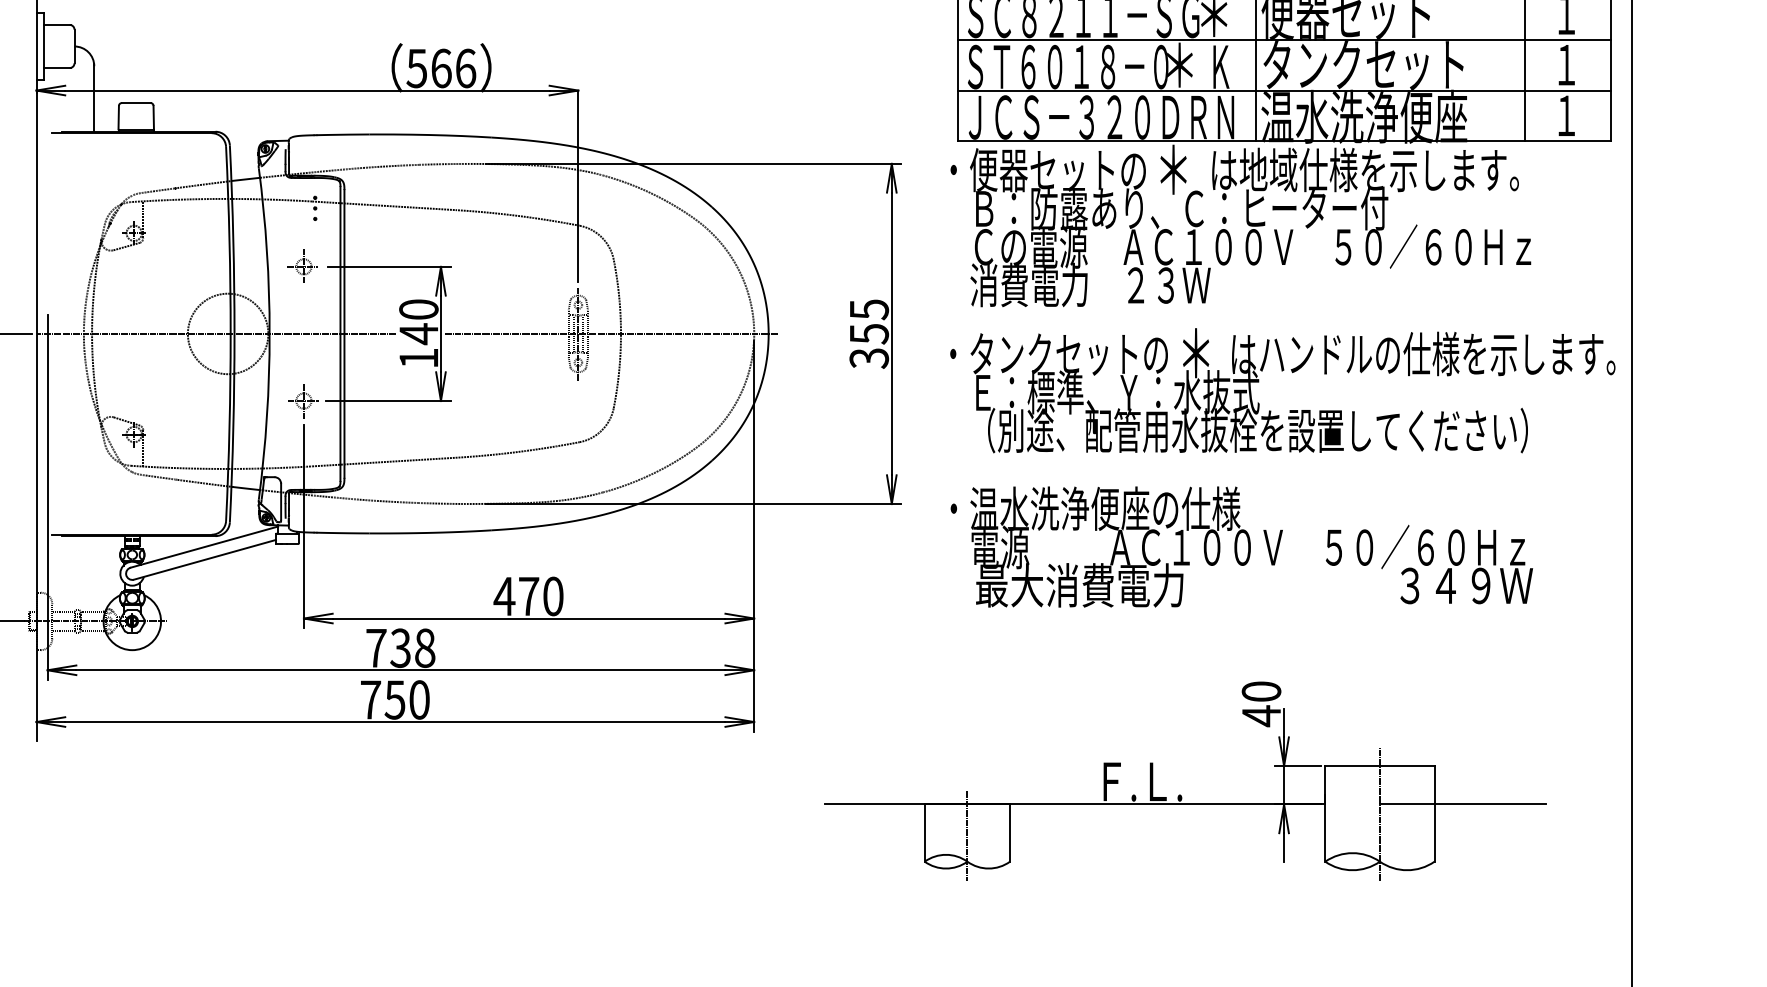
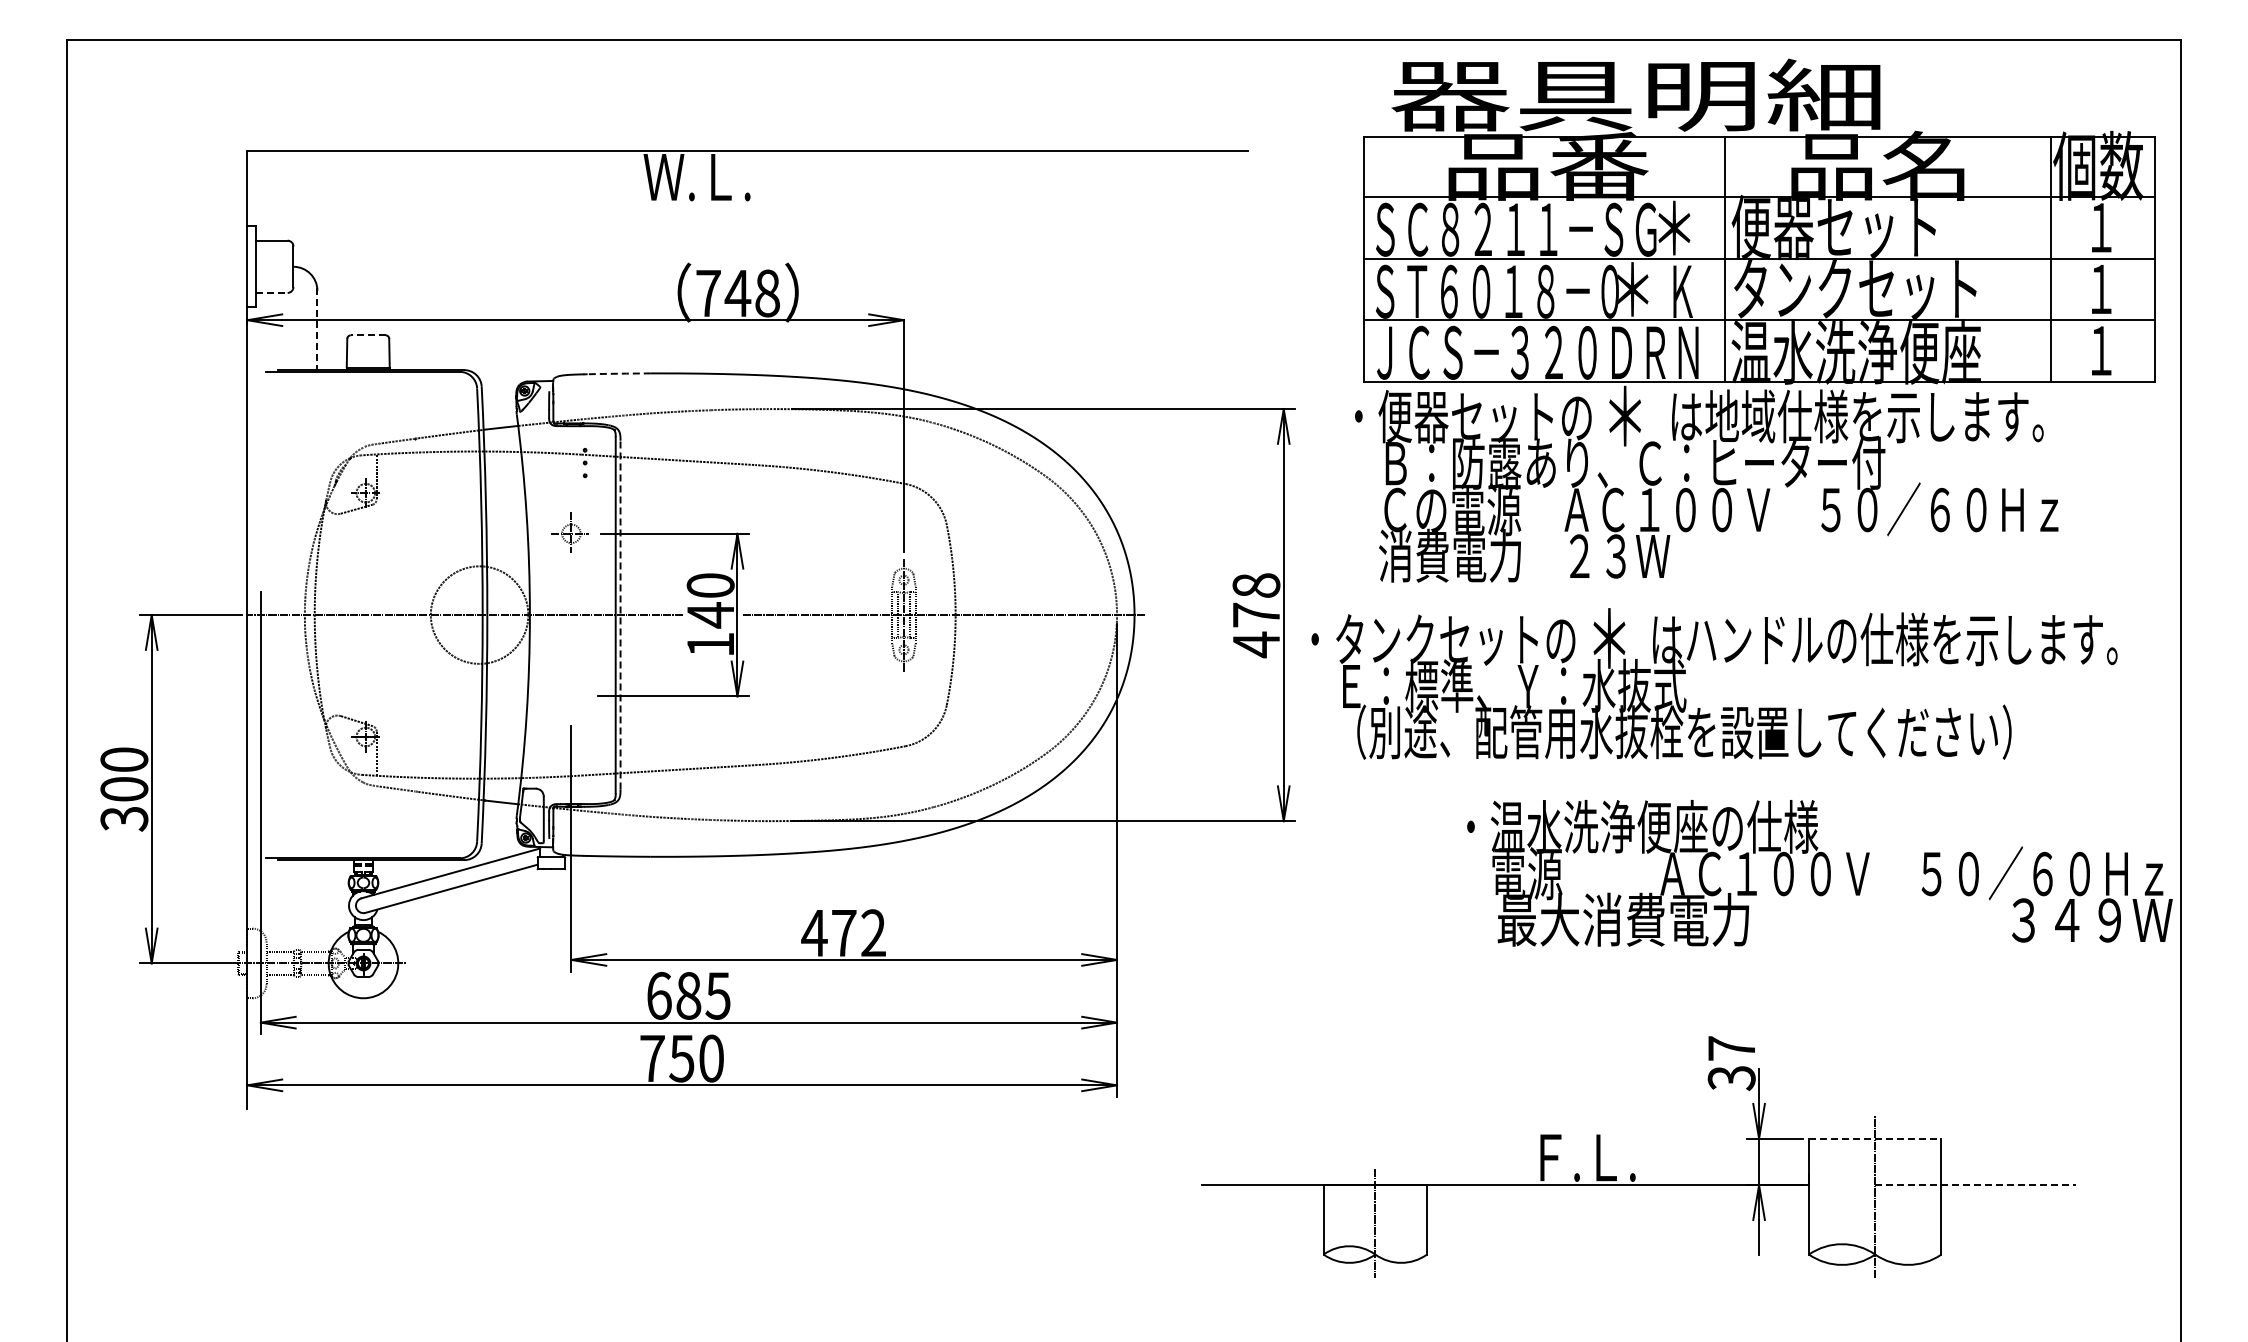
line: (57, 67) -> (272, 292), solid -> dashed
text: (440, 68) -> (737, 293), 566 -> 748
line: (94, 98) -> (317, 329), solid -> dashed
line: (135, 103) -> (367, 335), solid -> dashed
line: (342, 134) -> (618, 373), solid -> dashed
line: (344, 333) -> (620, 614), solid -> dashed
text: (869, 334) -> (1256, 615), 355 -> 478
text: (1282, 390) -> (1714, 683), moved
part: (303, 401) -> (570, 696), removed
text: (1241, 547) -> (1819, 873), moved
text: (553, 596) -> (873, 933), 470 -> 472
text: (400, 647) -> (688, 995), 738 -> 685
text: (1261, 704) -> (1731, 1063), 40 -> 37
line: (1380, 765) -> (1875, 1138), solid -> dashed
line: (1463, 804) -> (1976, 1185), solid -> dashed

